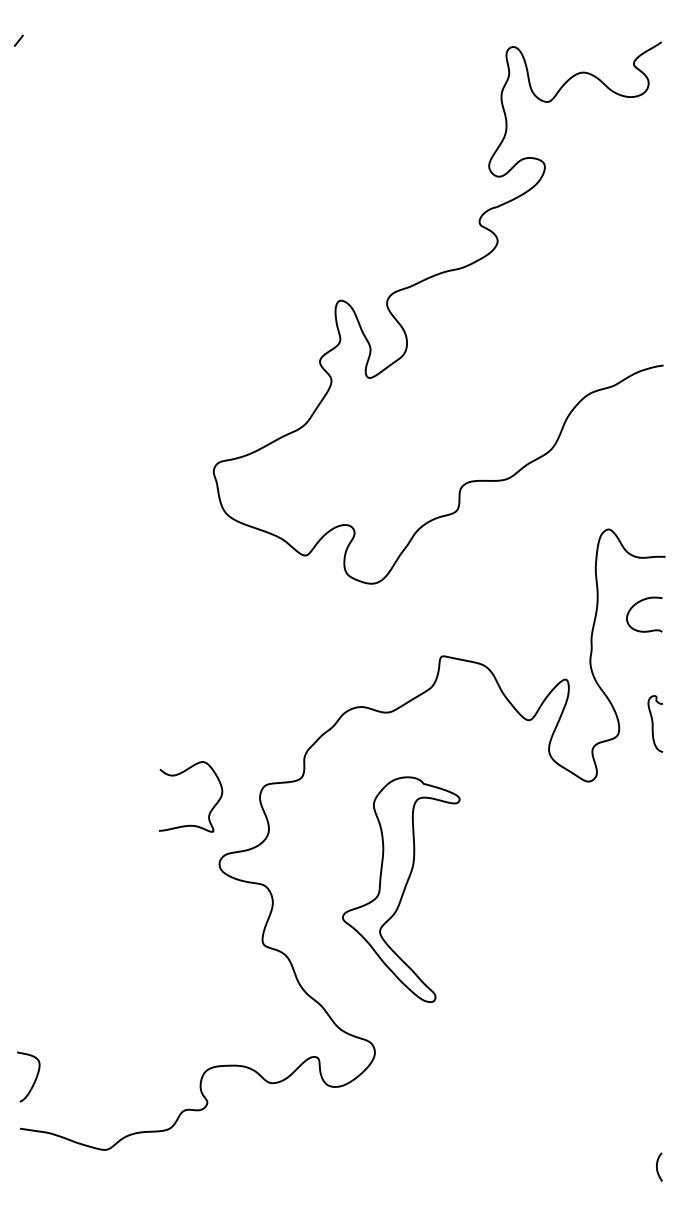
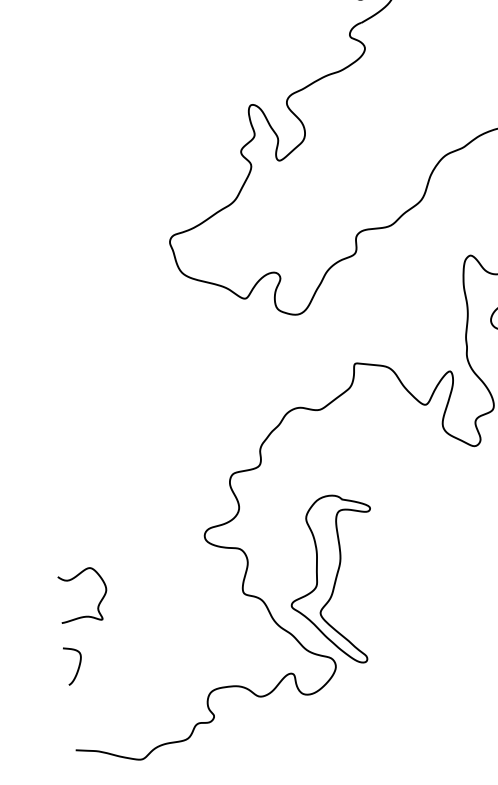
curve: (211, 808) -> (99, 602), moved
part: (401, 889) -> (333, 580), moved
curve: (34, 1079) -> (78, 667), moved

